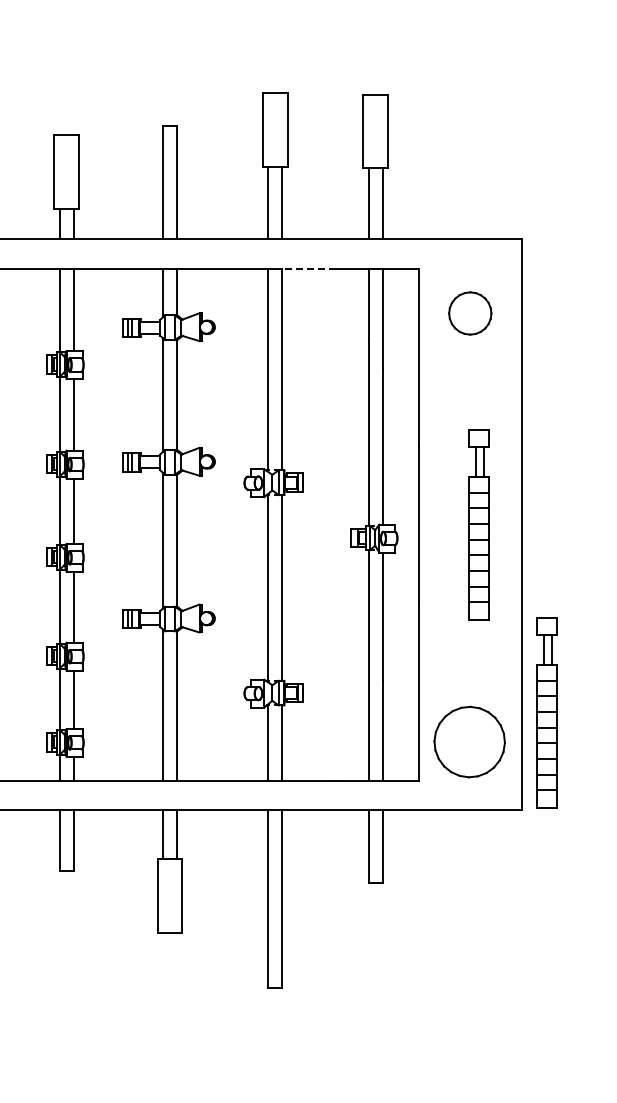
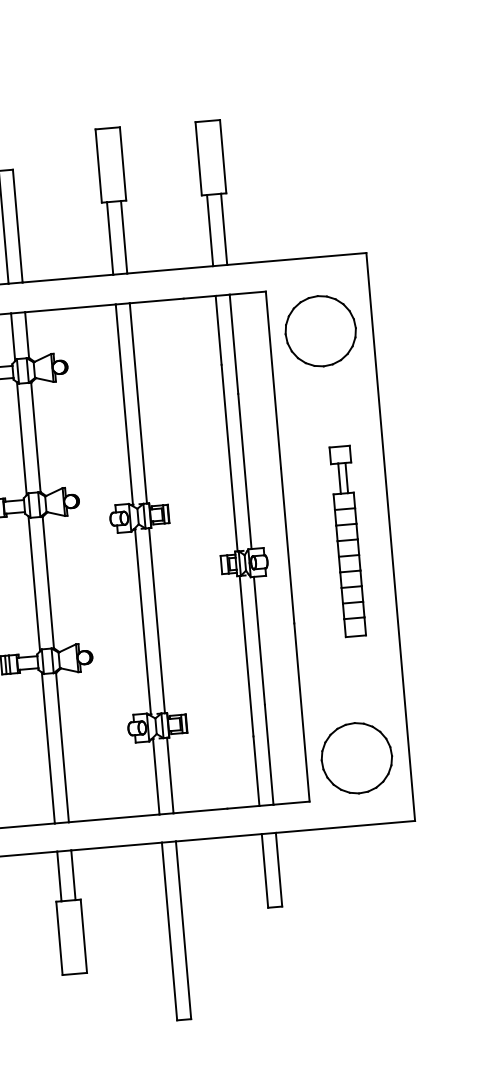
line: (308, 269) -> (155, 301), dashed -> solid
part: (470, 313) -> (321, 331), size x1.67
part: (546, 712) -> (430, 722), removed

